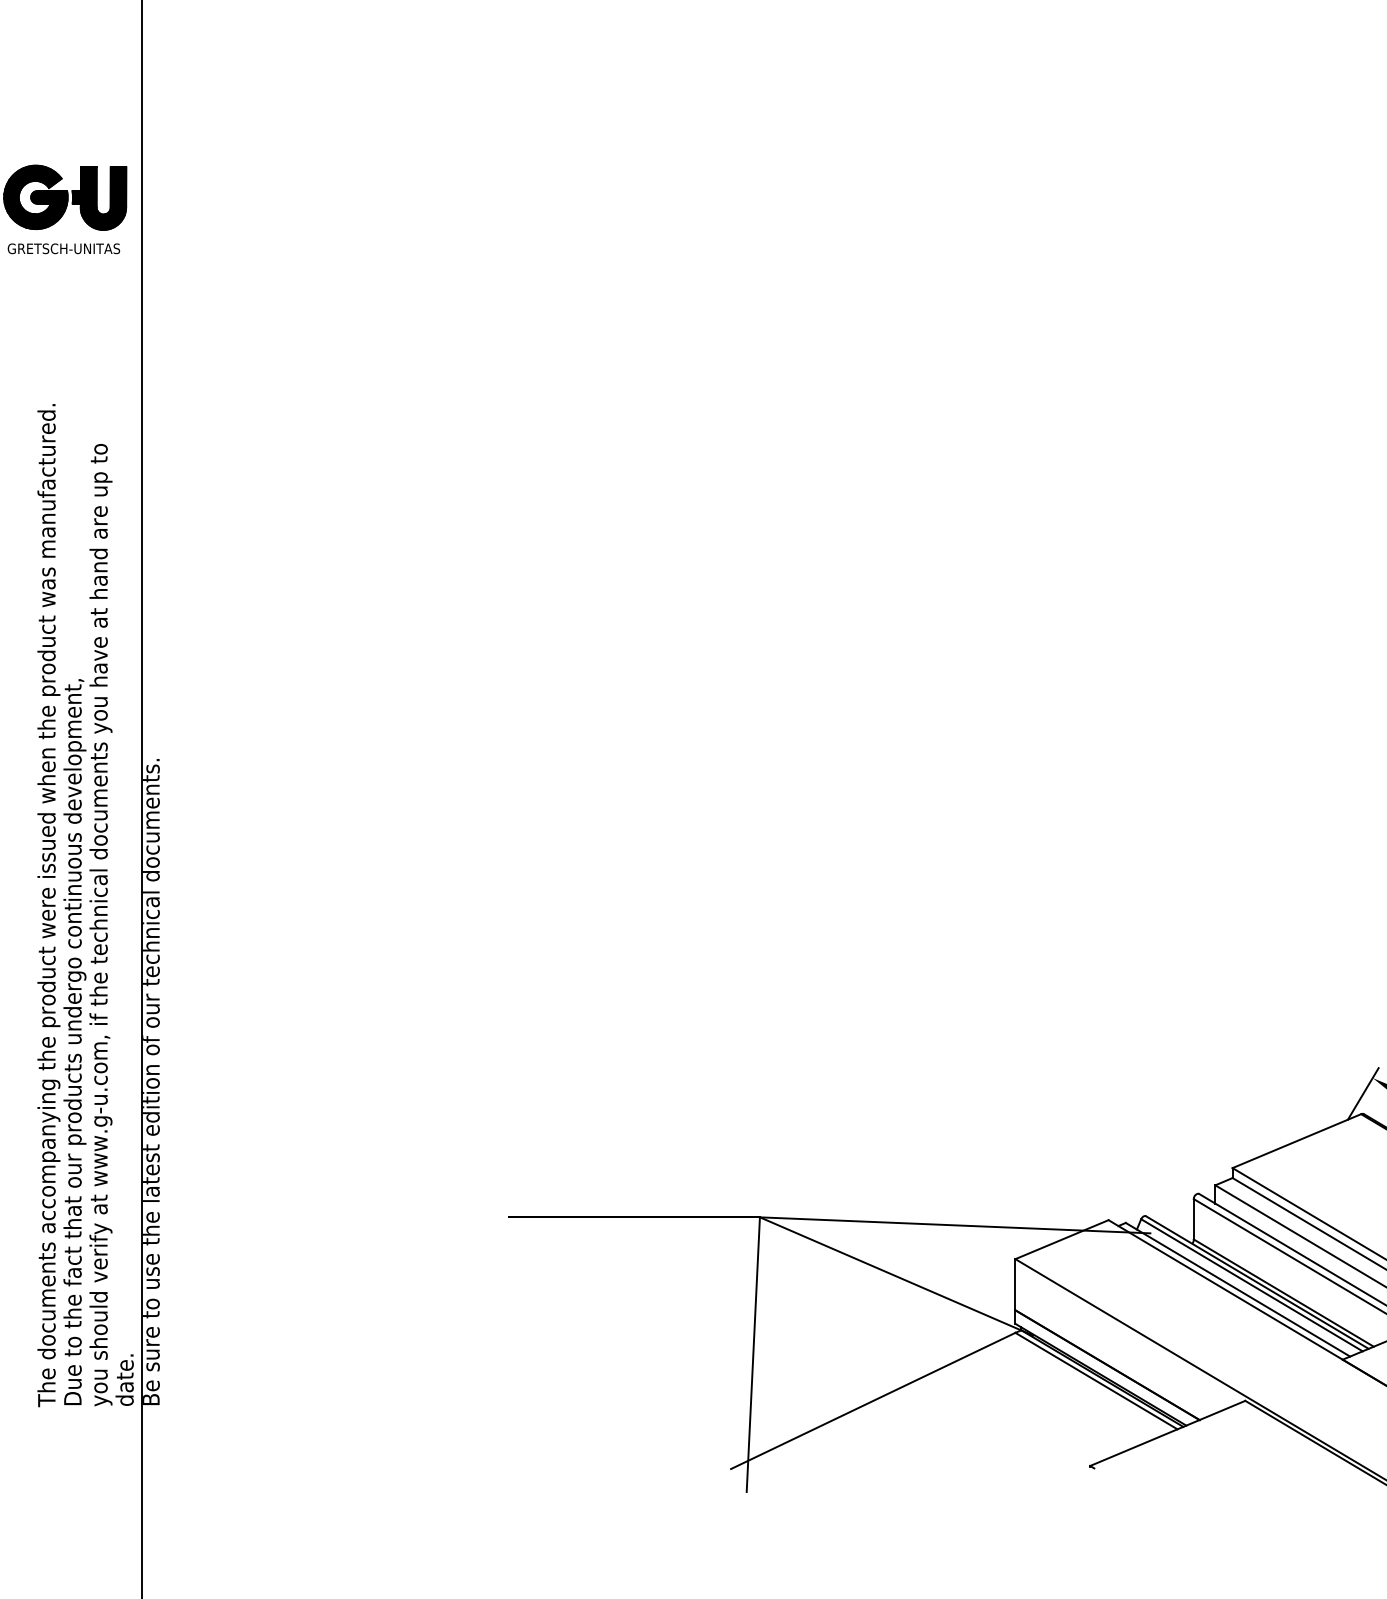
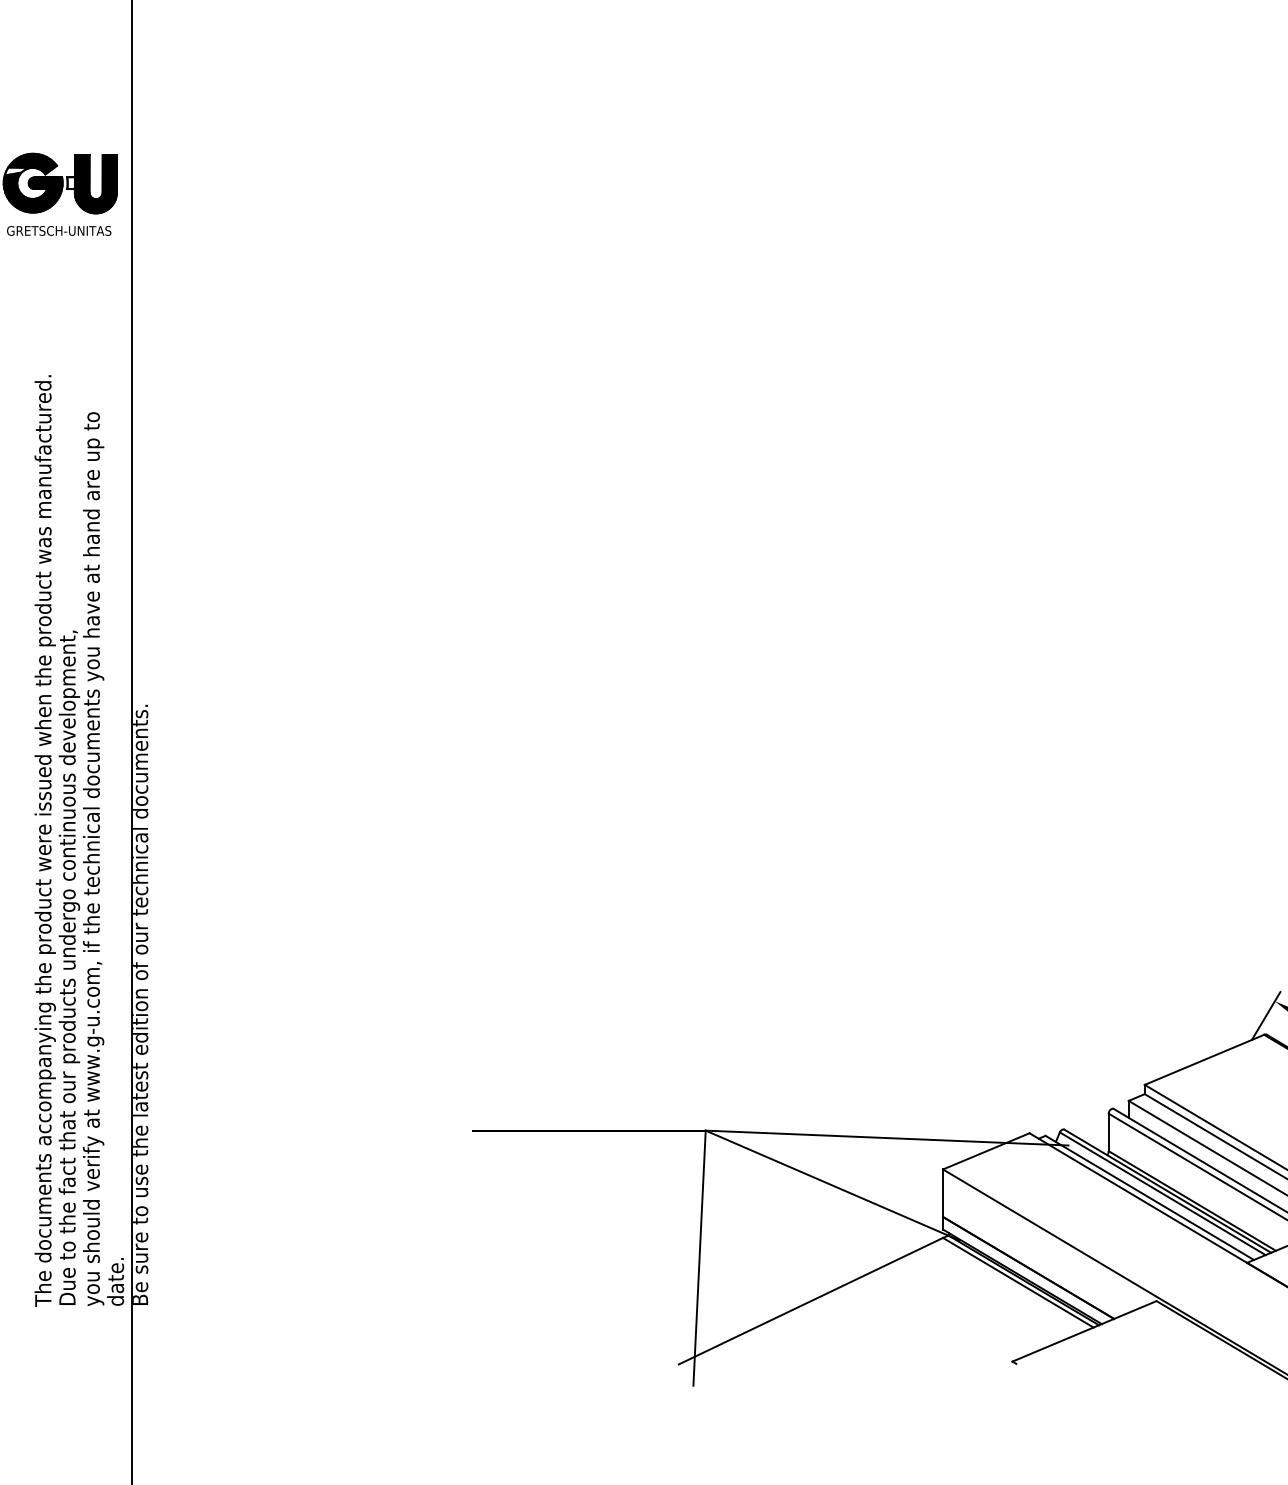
fill: (19, 184) -> (17, 171), removed
fill: (76, 197) -> (70, 183), removed

